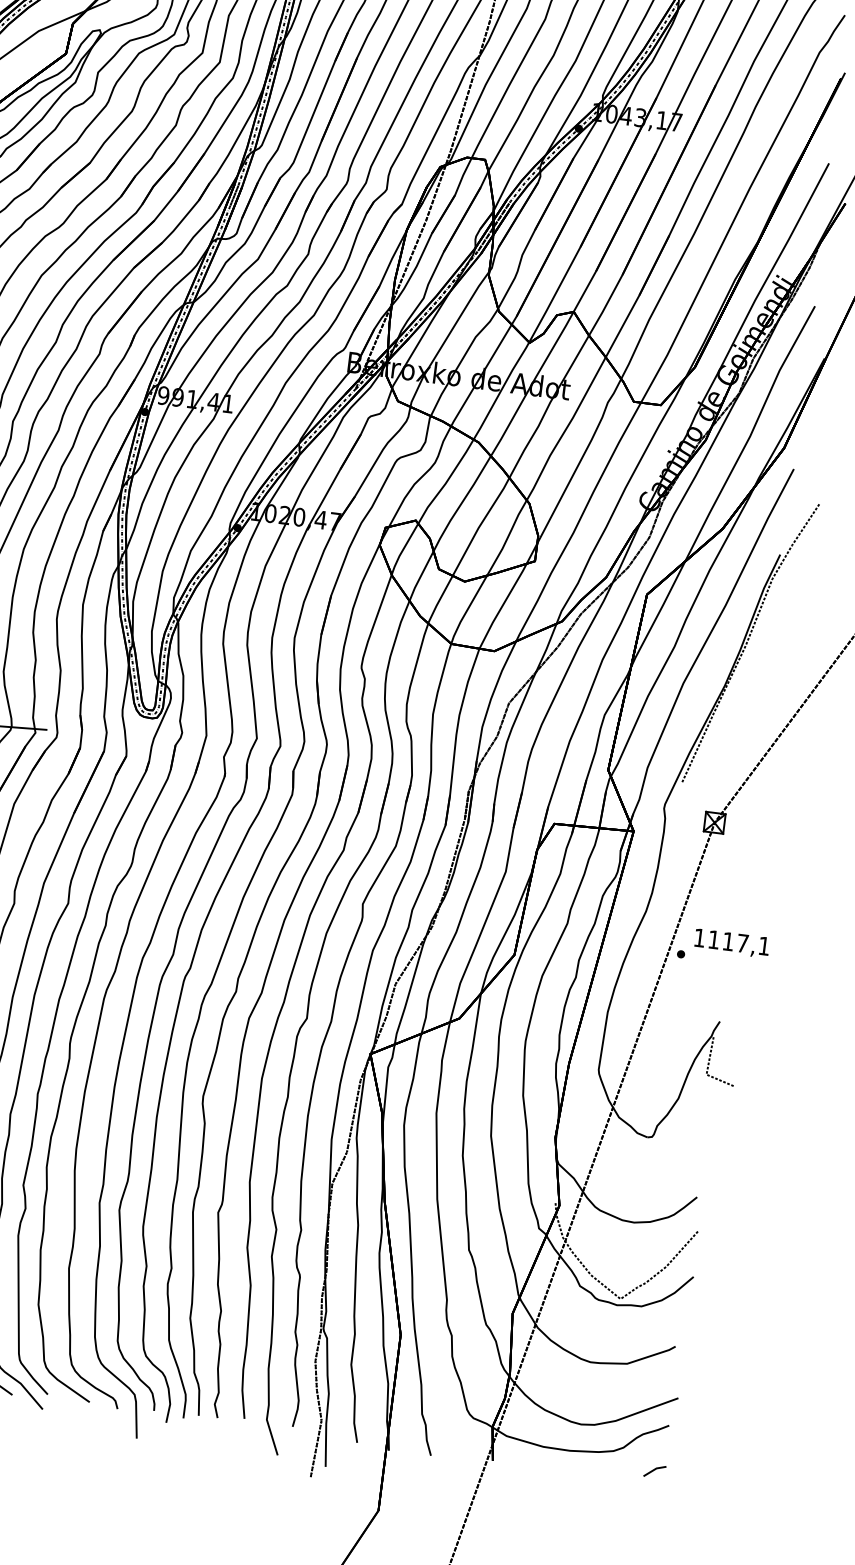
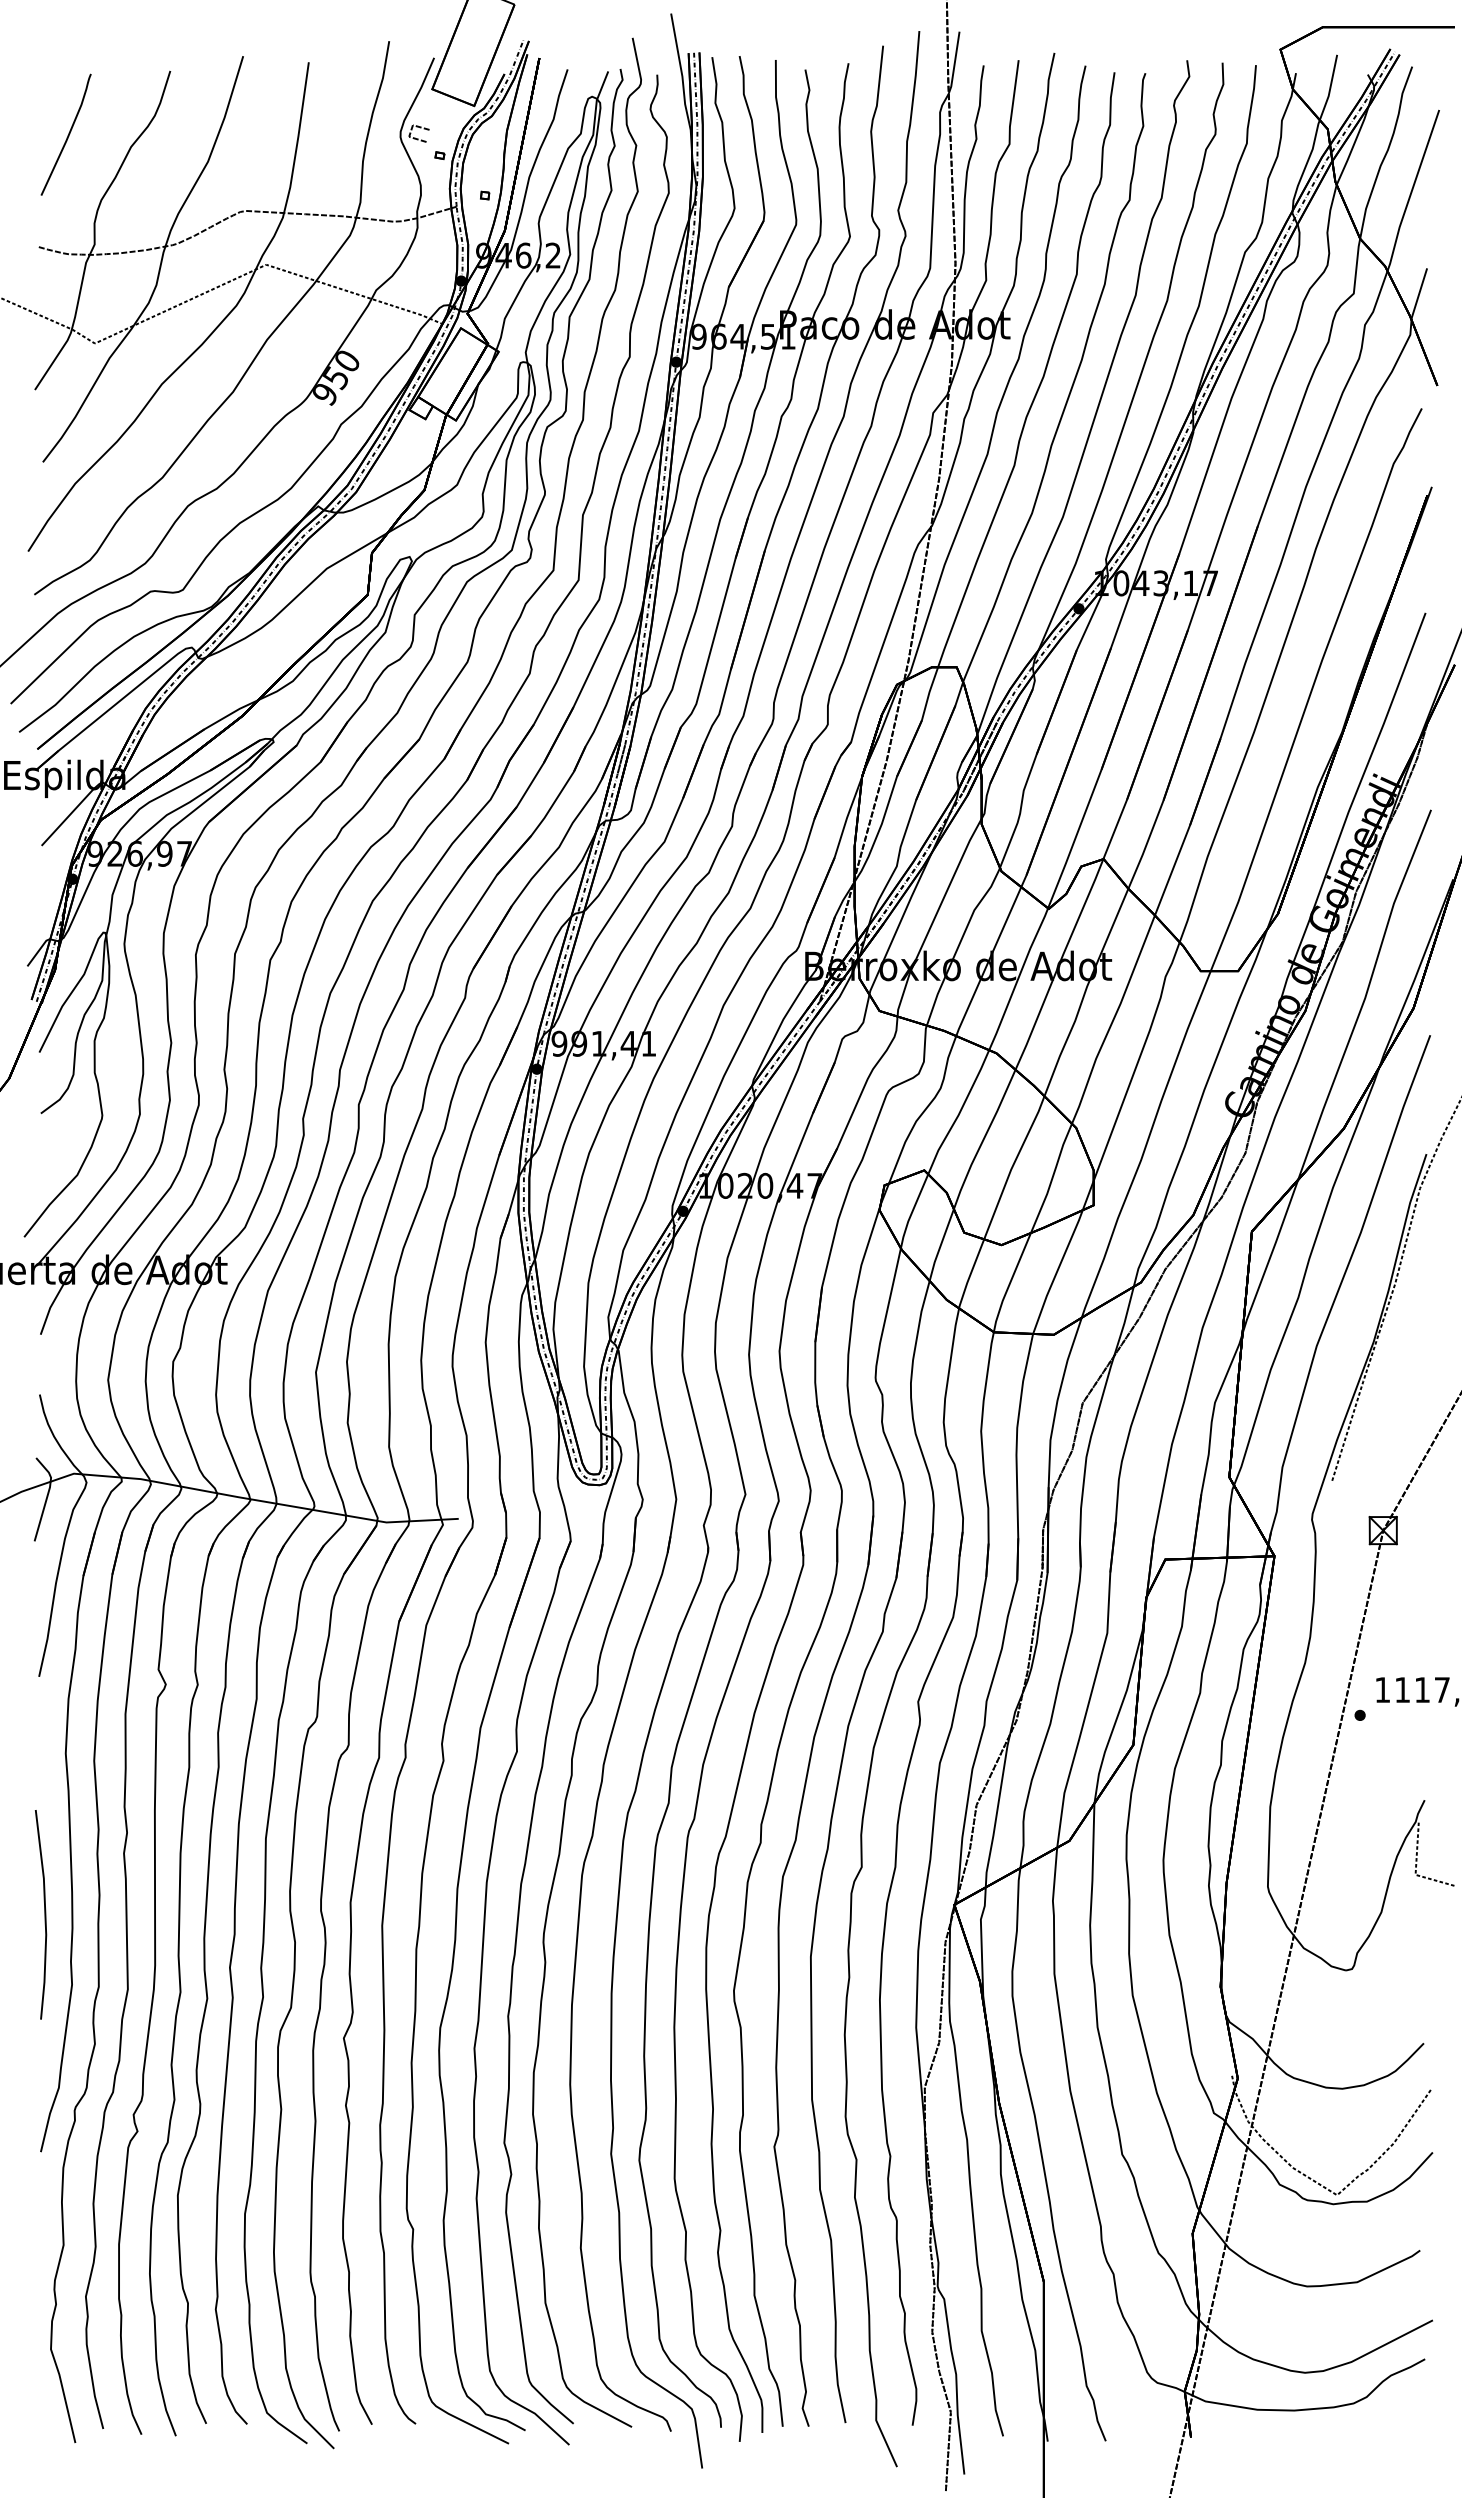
line: (654, 1470) -> (1412, 2423), removed

